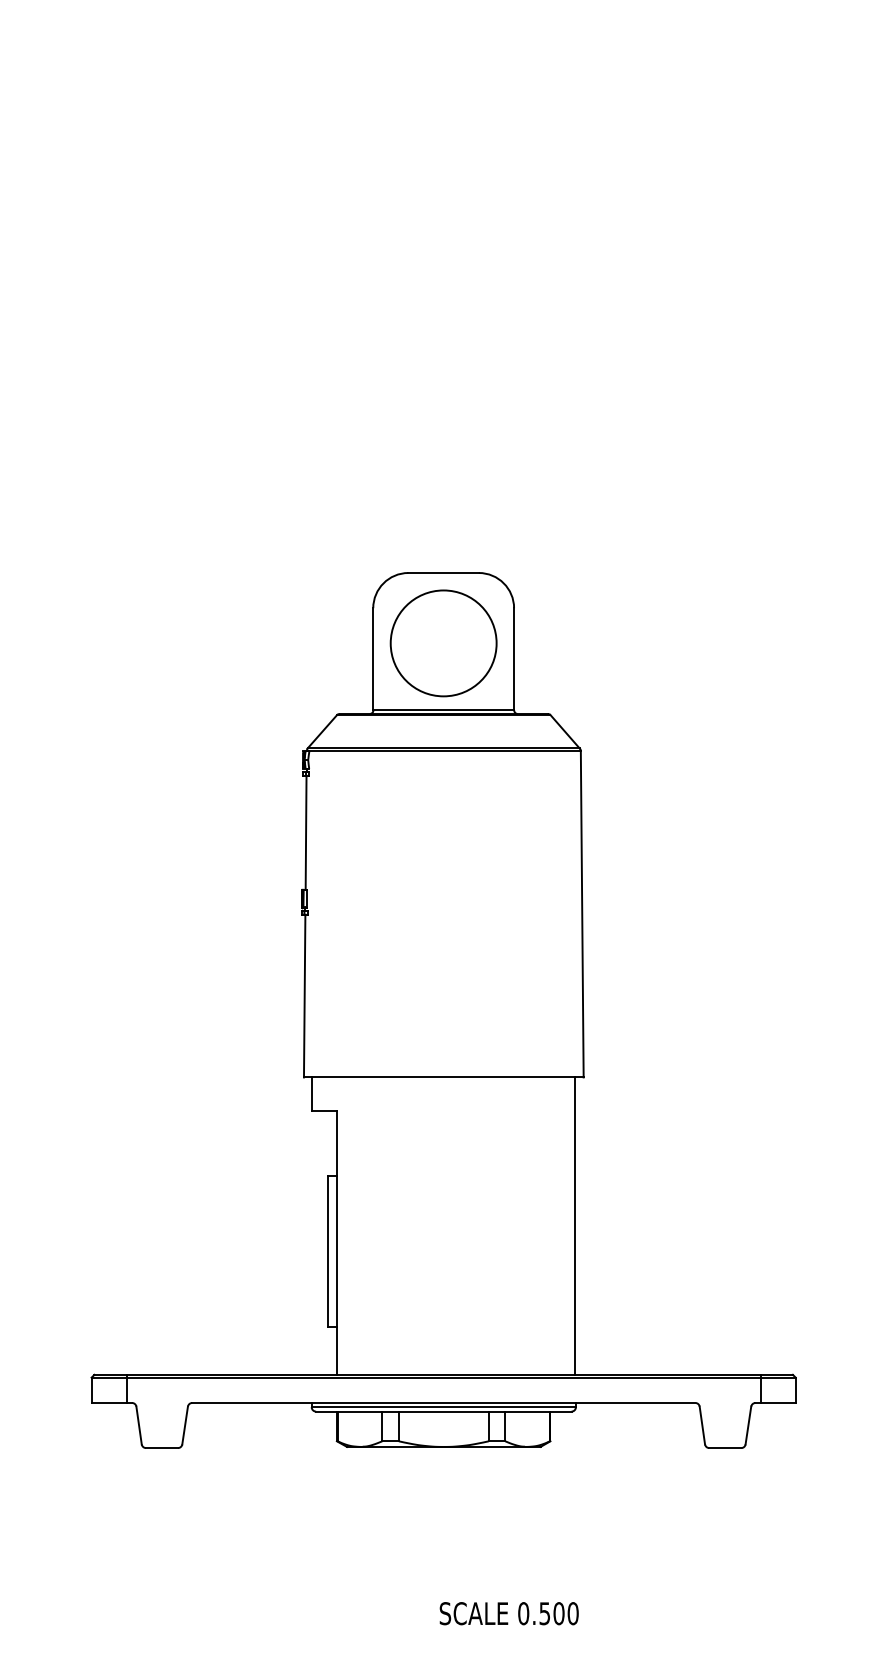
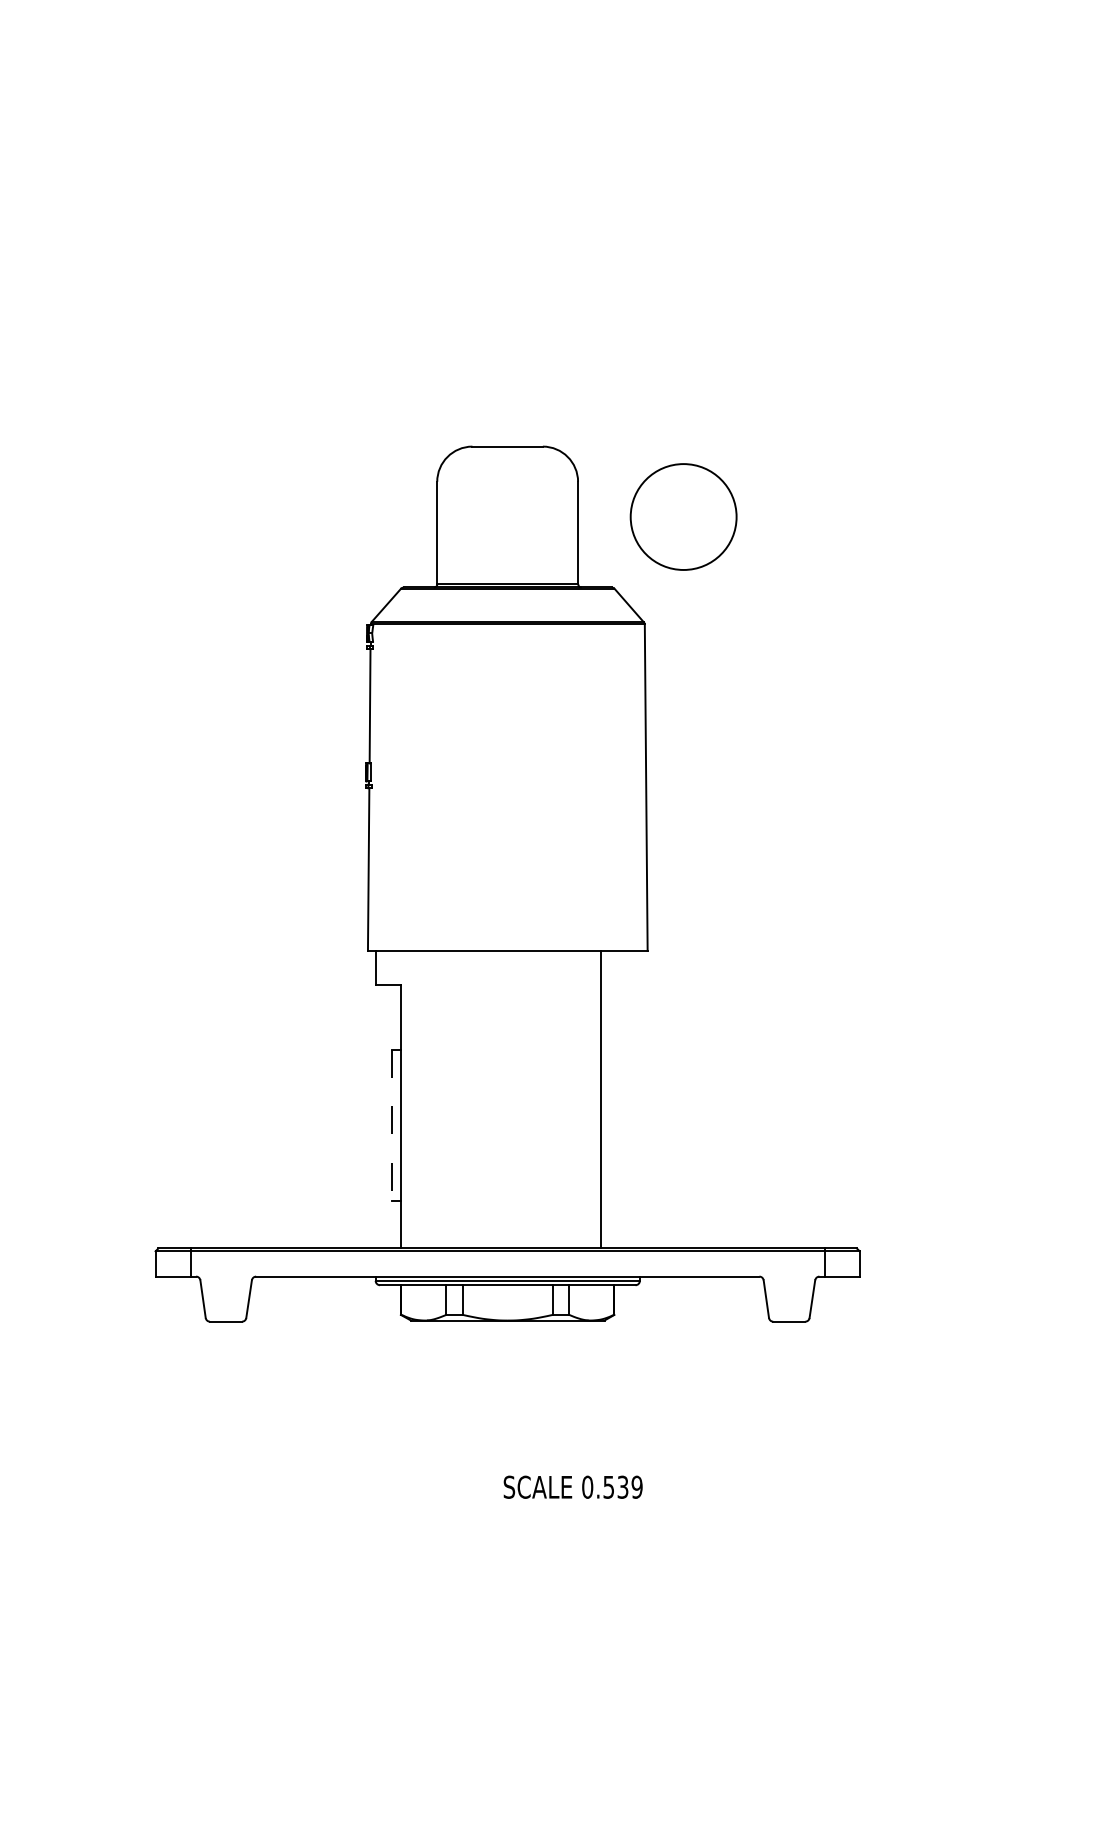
circle: (443, 642) -> (683, 516), moved
line: (575, 1225) -> (601, 1099), moved
line: (328, 1251) -> (392, 1125), solid -> dashed
text: (565, 1612) -> (629, 1486), 0.500 -> 0.539

